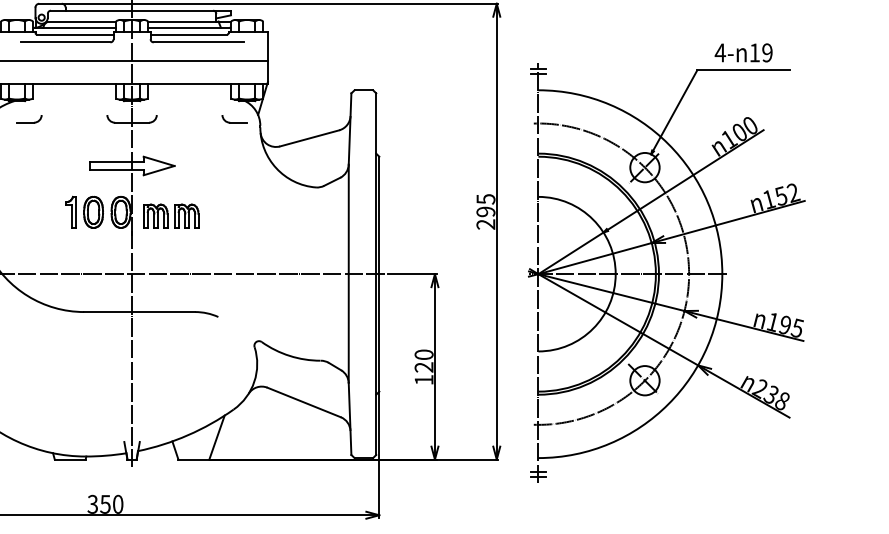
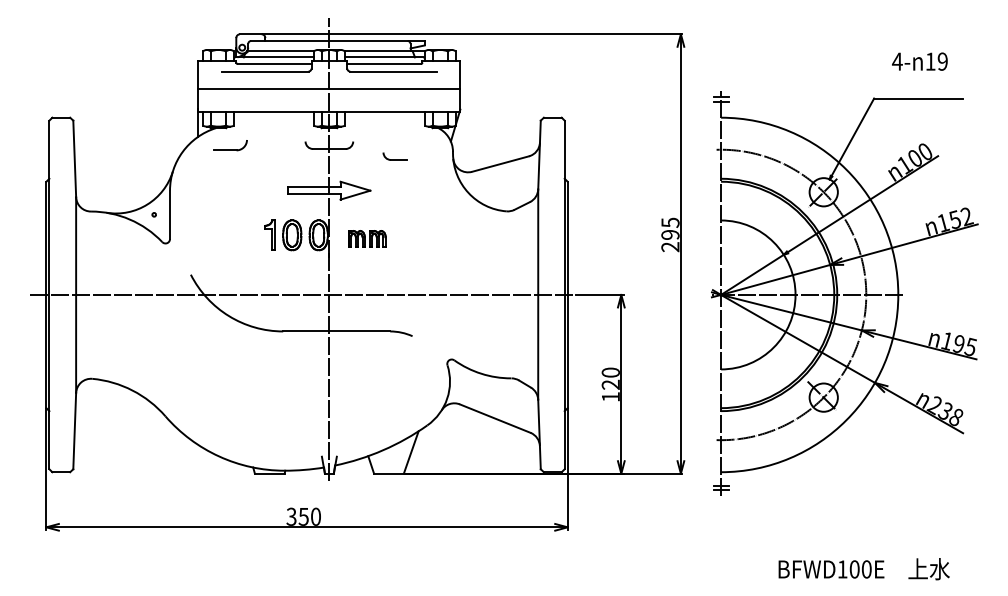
text: (743, 52) -> (919, 61), moved
part: (29, 119) -> (230, 145), size x1.4
part: (233, 119) -> (394, 156), moved
part: (171, 215) -> (367, 238), size x0.7

